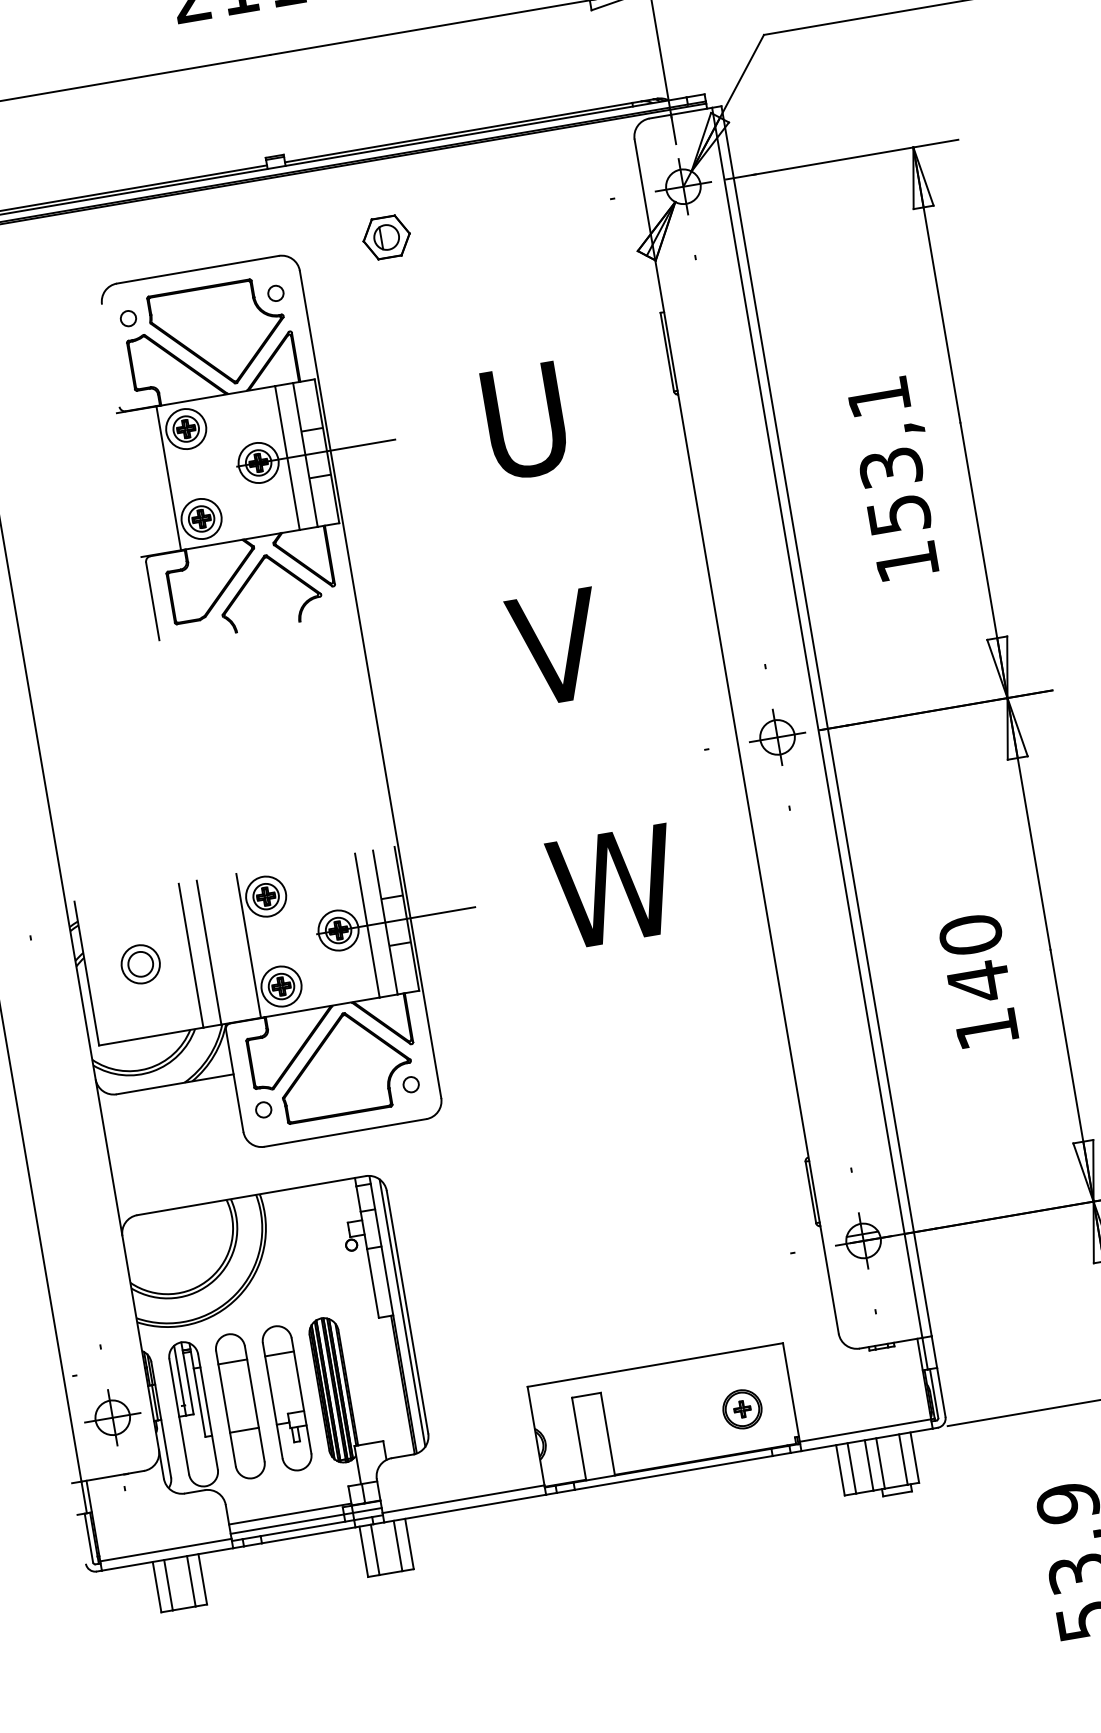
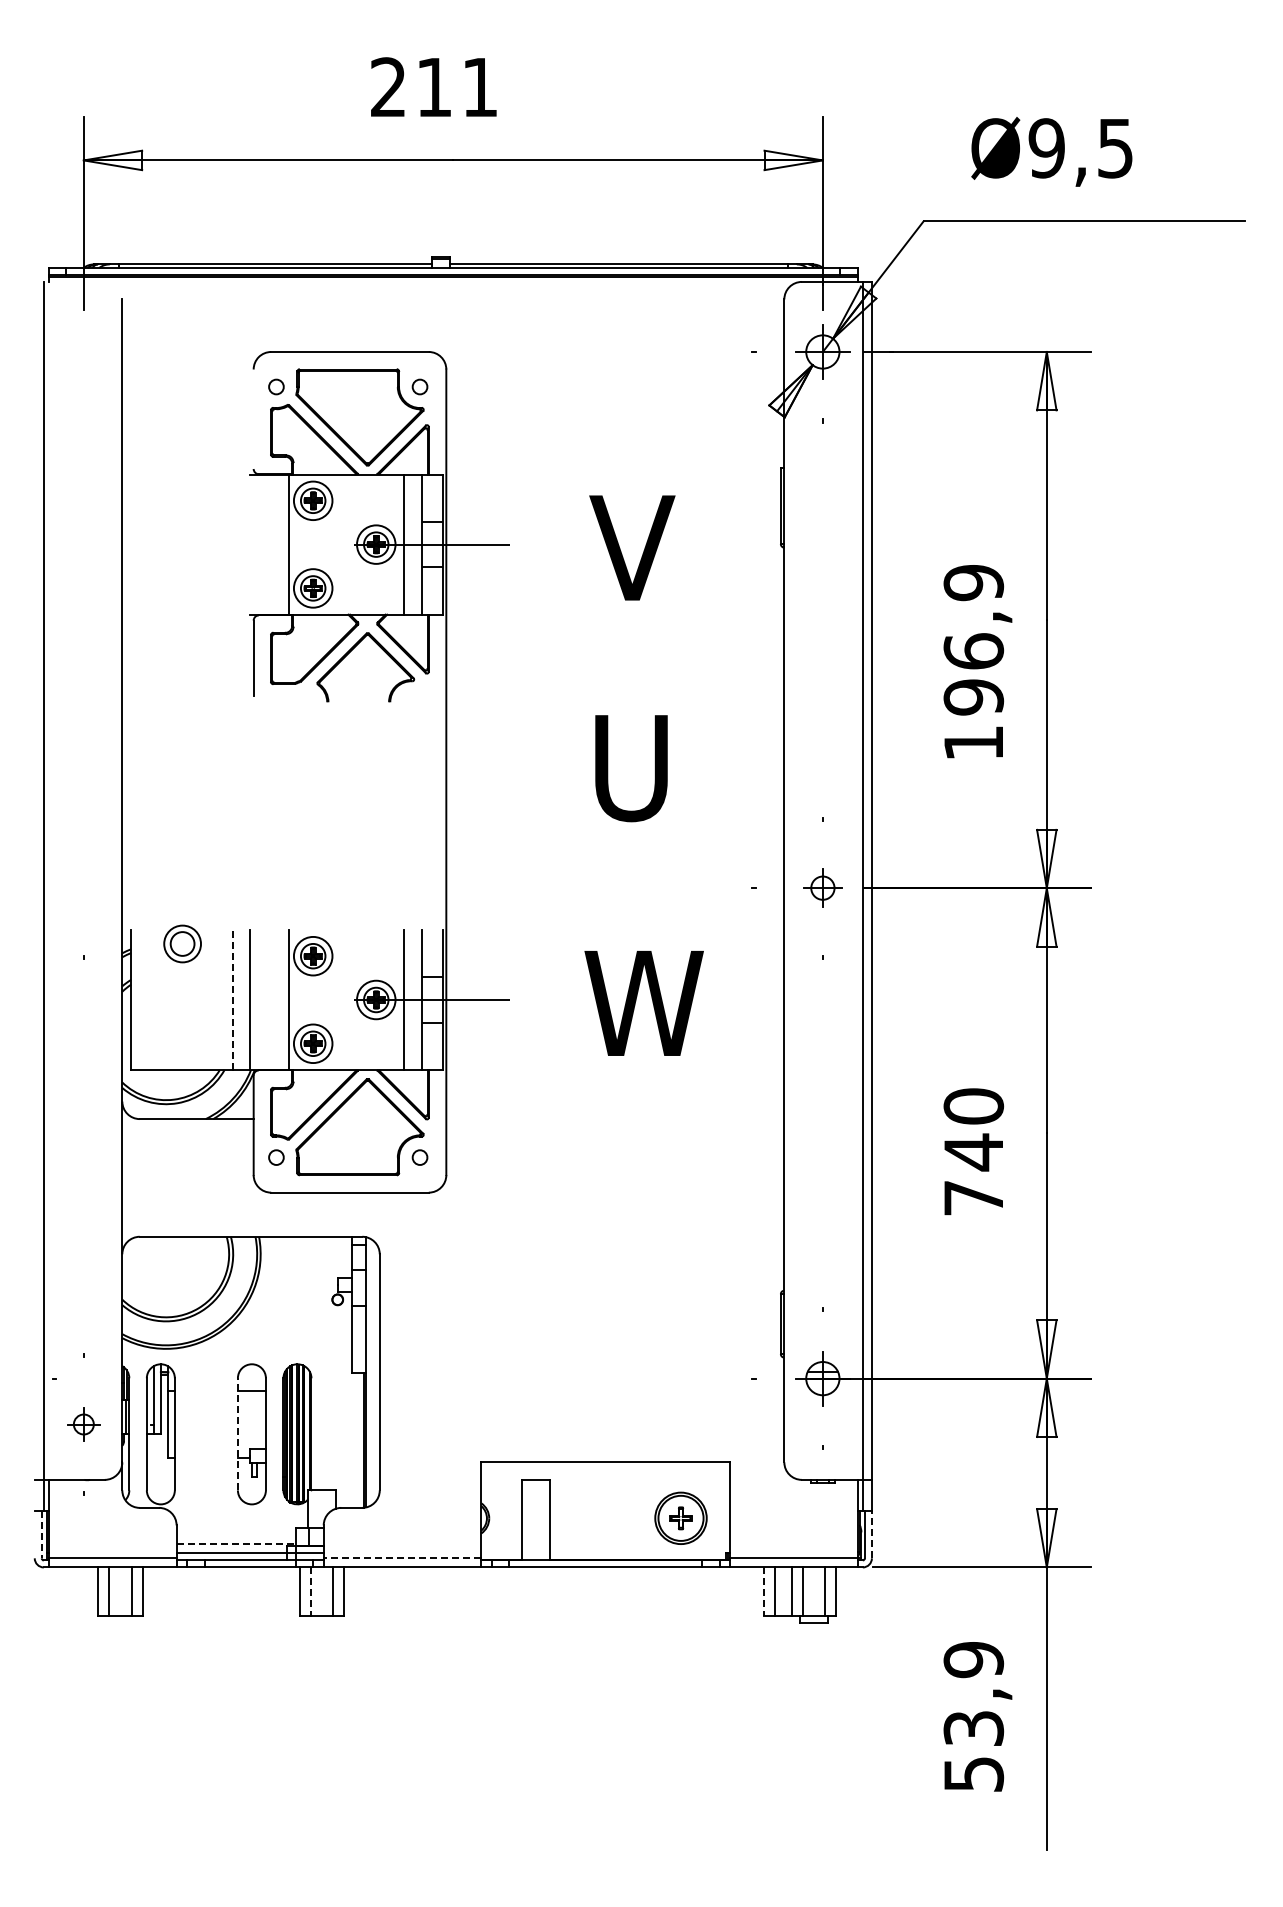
part: (386, 237) -> (533, 351), removed
text: (522, 421) -> (632, 548), U -> V
text: (888, 456) -> (973, 640), 153,1 -> 196,9
text: (556, 648) -> (628, 768), V -> U
part: (777, 736) -> (822, 887), size x0.7
line: (190, 955) -> (232, 999), solid -> dashed
part: (140, 963) -> (182, 943), moved
text: (986, 1029) -> (973, 1198), 140 -> 740
line: (402, 1313) -> (374, 1372), removed
line: (940, 1392) -> (871, 1534), solid -> dashed
line: (272, 1400) -> (237, 1433), solid -> dashed
part: (240, 1406) -> (206, 1434), removed
part: (741, 1409) -> (680, 1518), size x1.4
part: (112, 1417) -> (83, 1424), size x0.6
line: (840, 1469) -> (763, 1591), solid -> dashed
line: (463, 1499) -> (402, 1558), solid -> dashed
line: (290, 1514) -> (236, 1544), solid -> dashed
line: (88, 1538) -> (41, 1534), solid -> dashed
line: (374, 1549) -> (310, 1591), solid -> dashed

